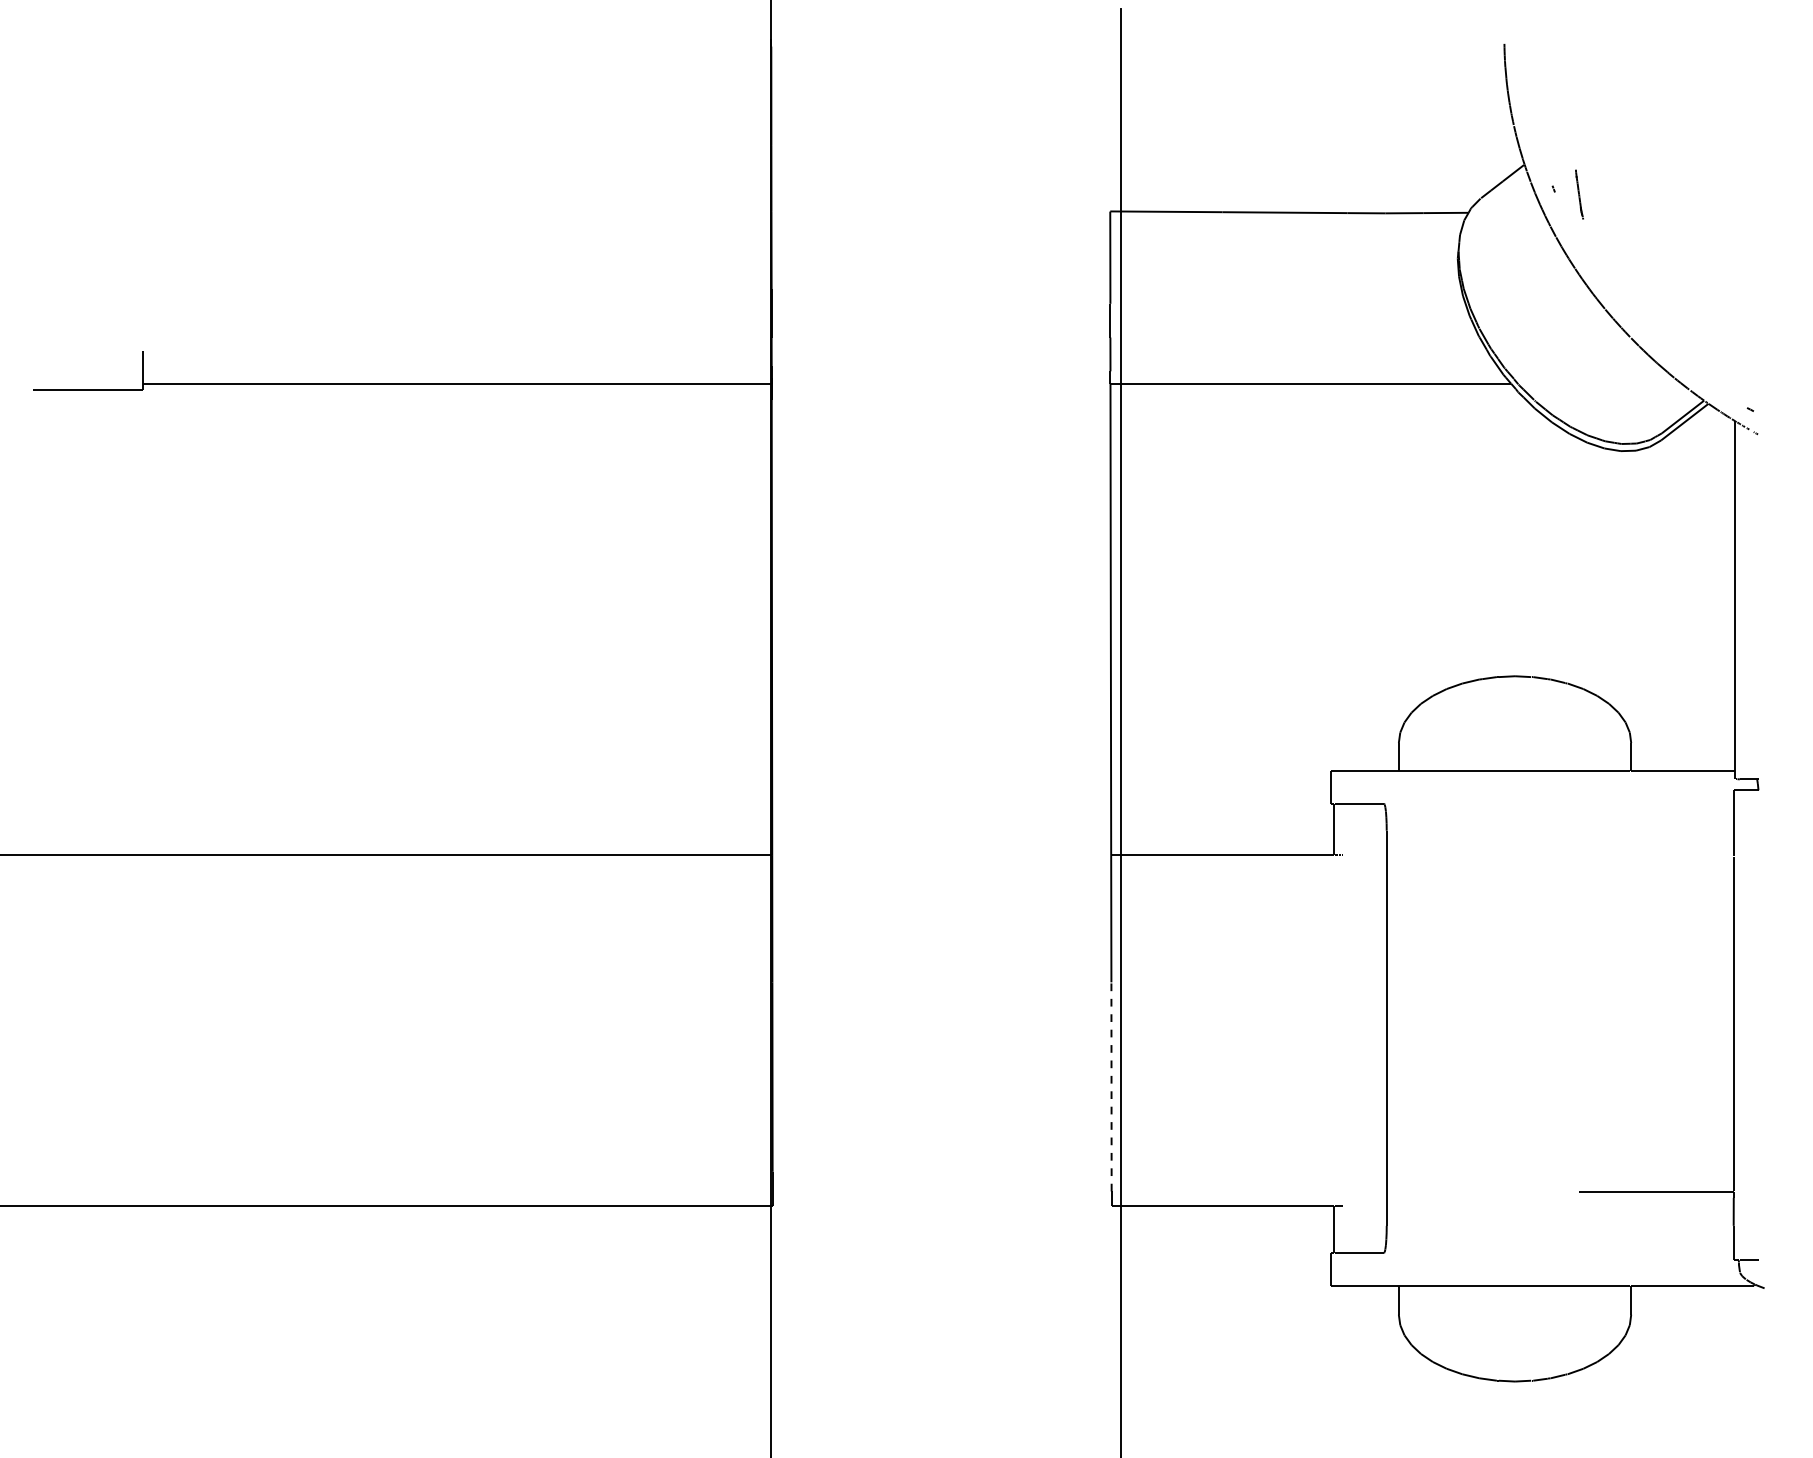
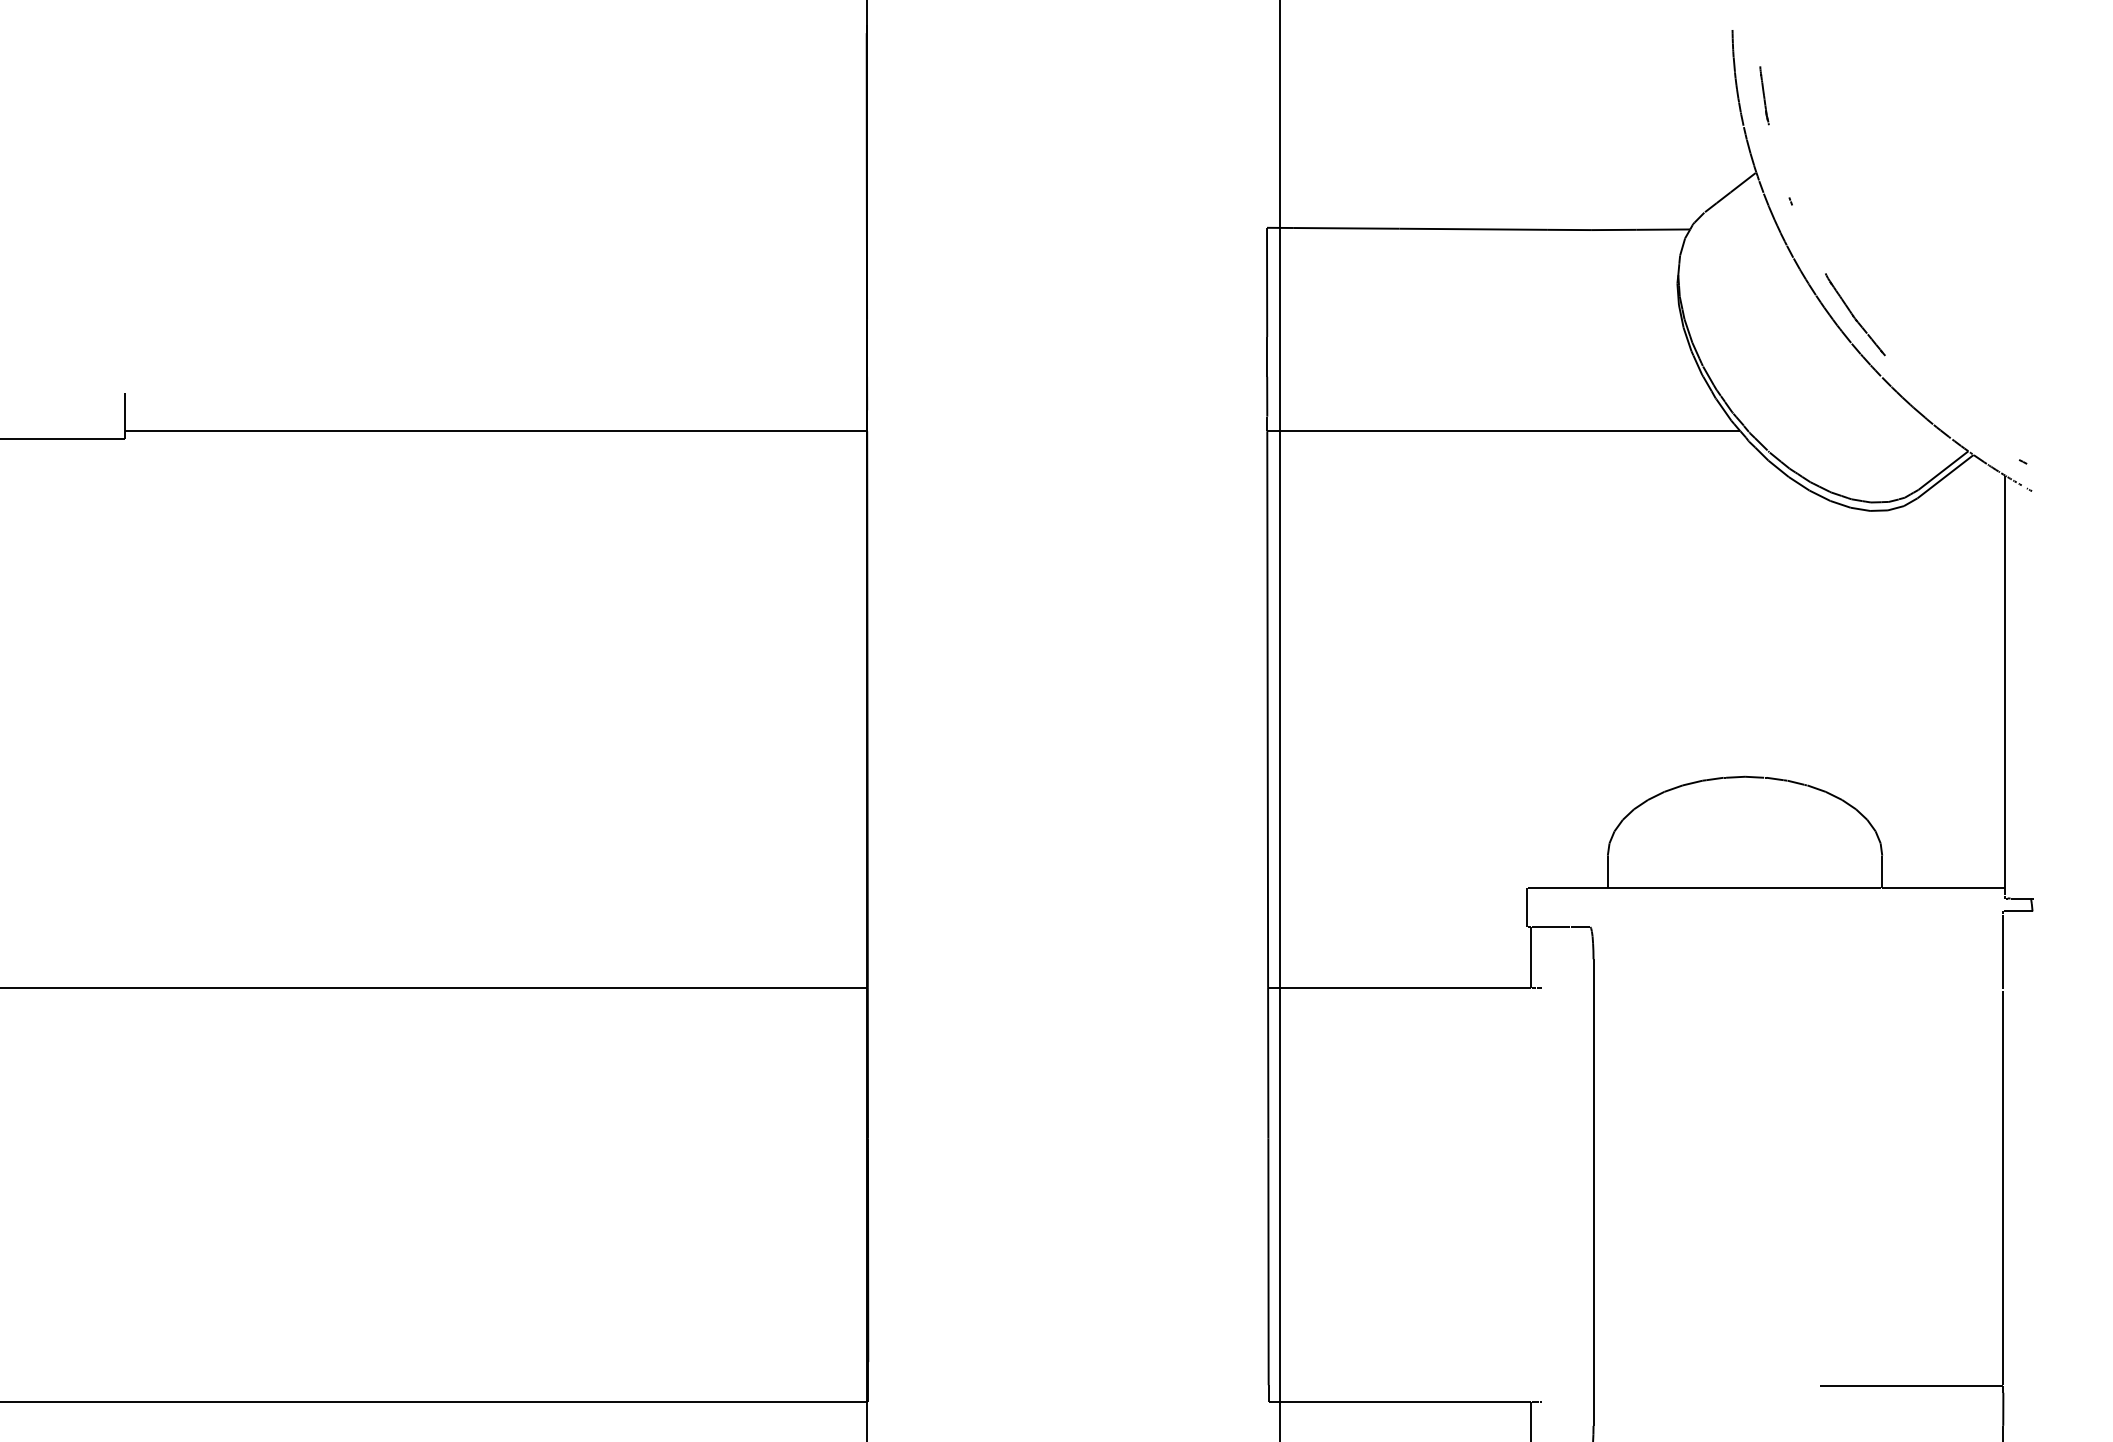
line: (1579, 194) -> (1764, 95), moved
part: (1608, 285) -> (1855, 315), added
line: (1111, 1086) -> (1268, 1261), dashed -> solid

